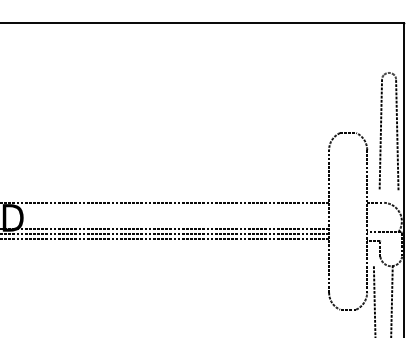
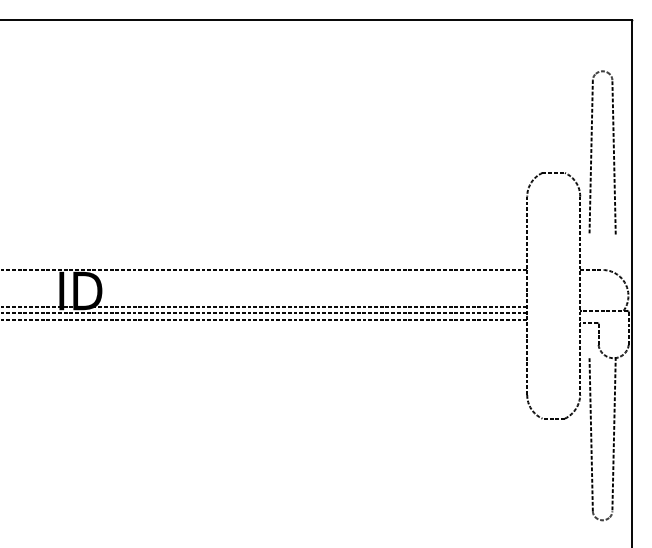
part: (381, 131) -> (592, 152), moved

